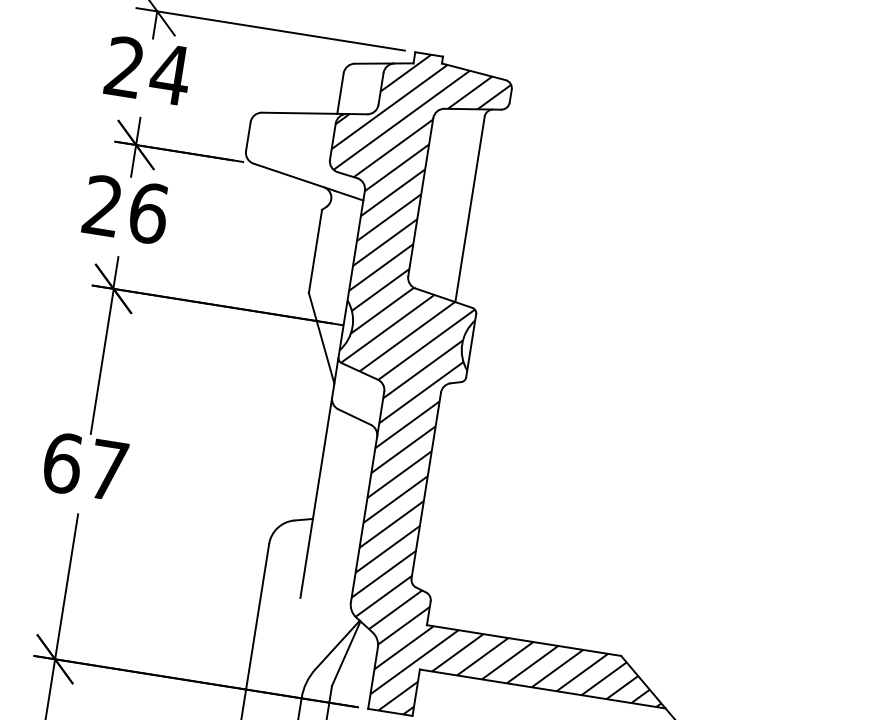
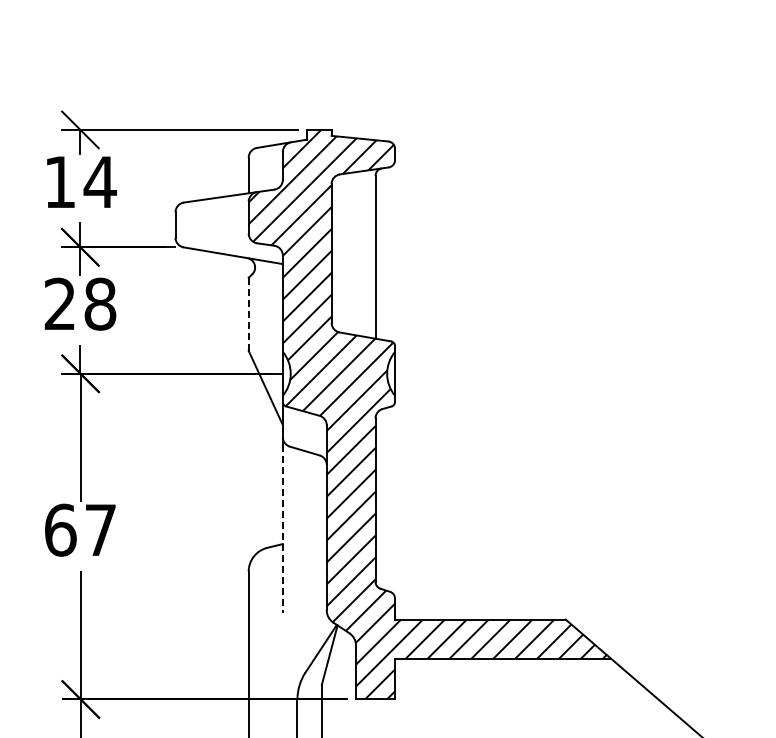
text: (124, 66) -> (59, 181), 24 -> 14
text: (148, 212) -> (100, 303), 26 -> 28
line: (315, 251) -> (248, 314), solid -> dashed
line: (315, 502) -> (282, 529), solid -> dashed

